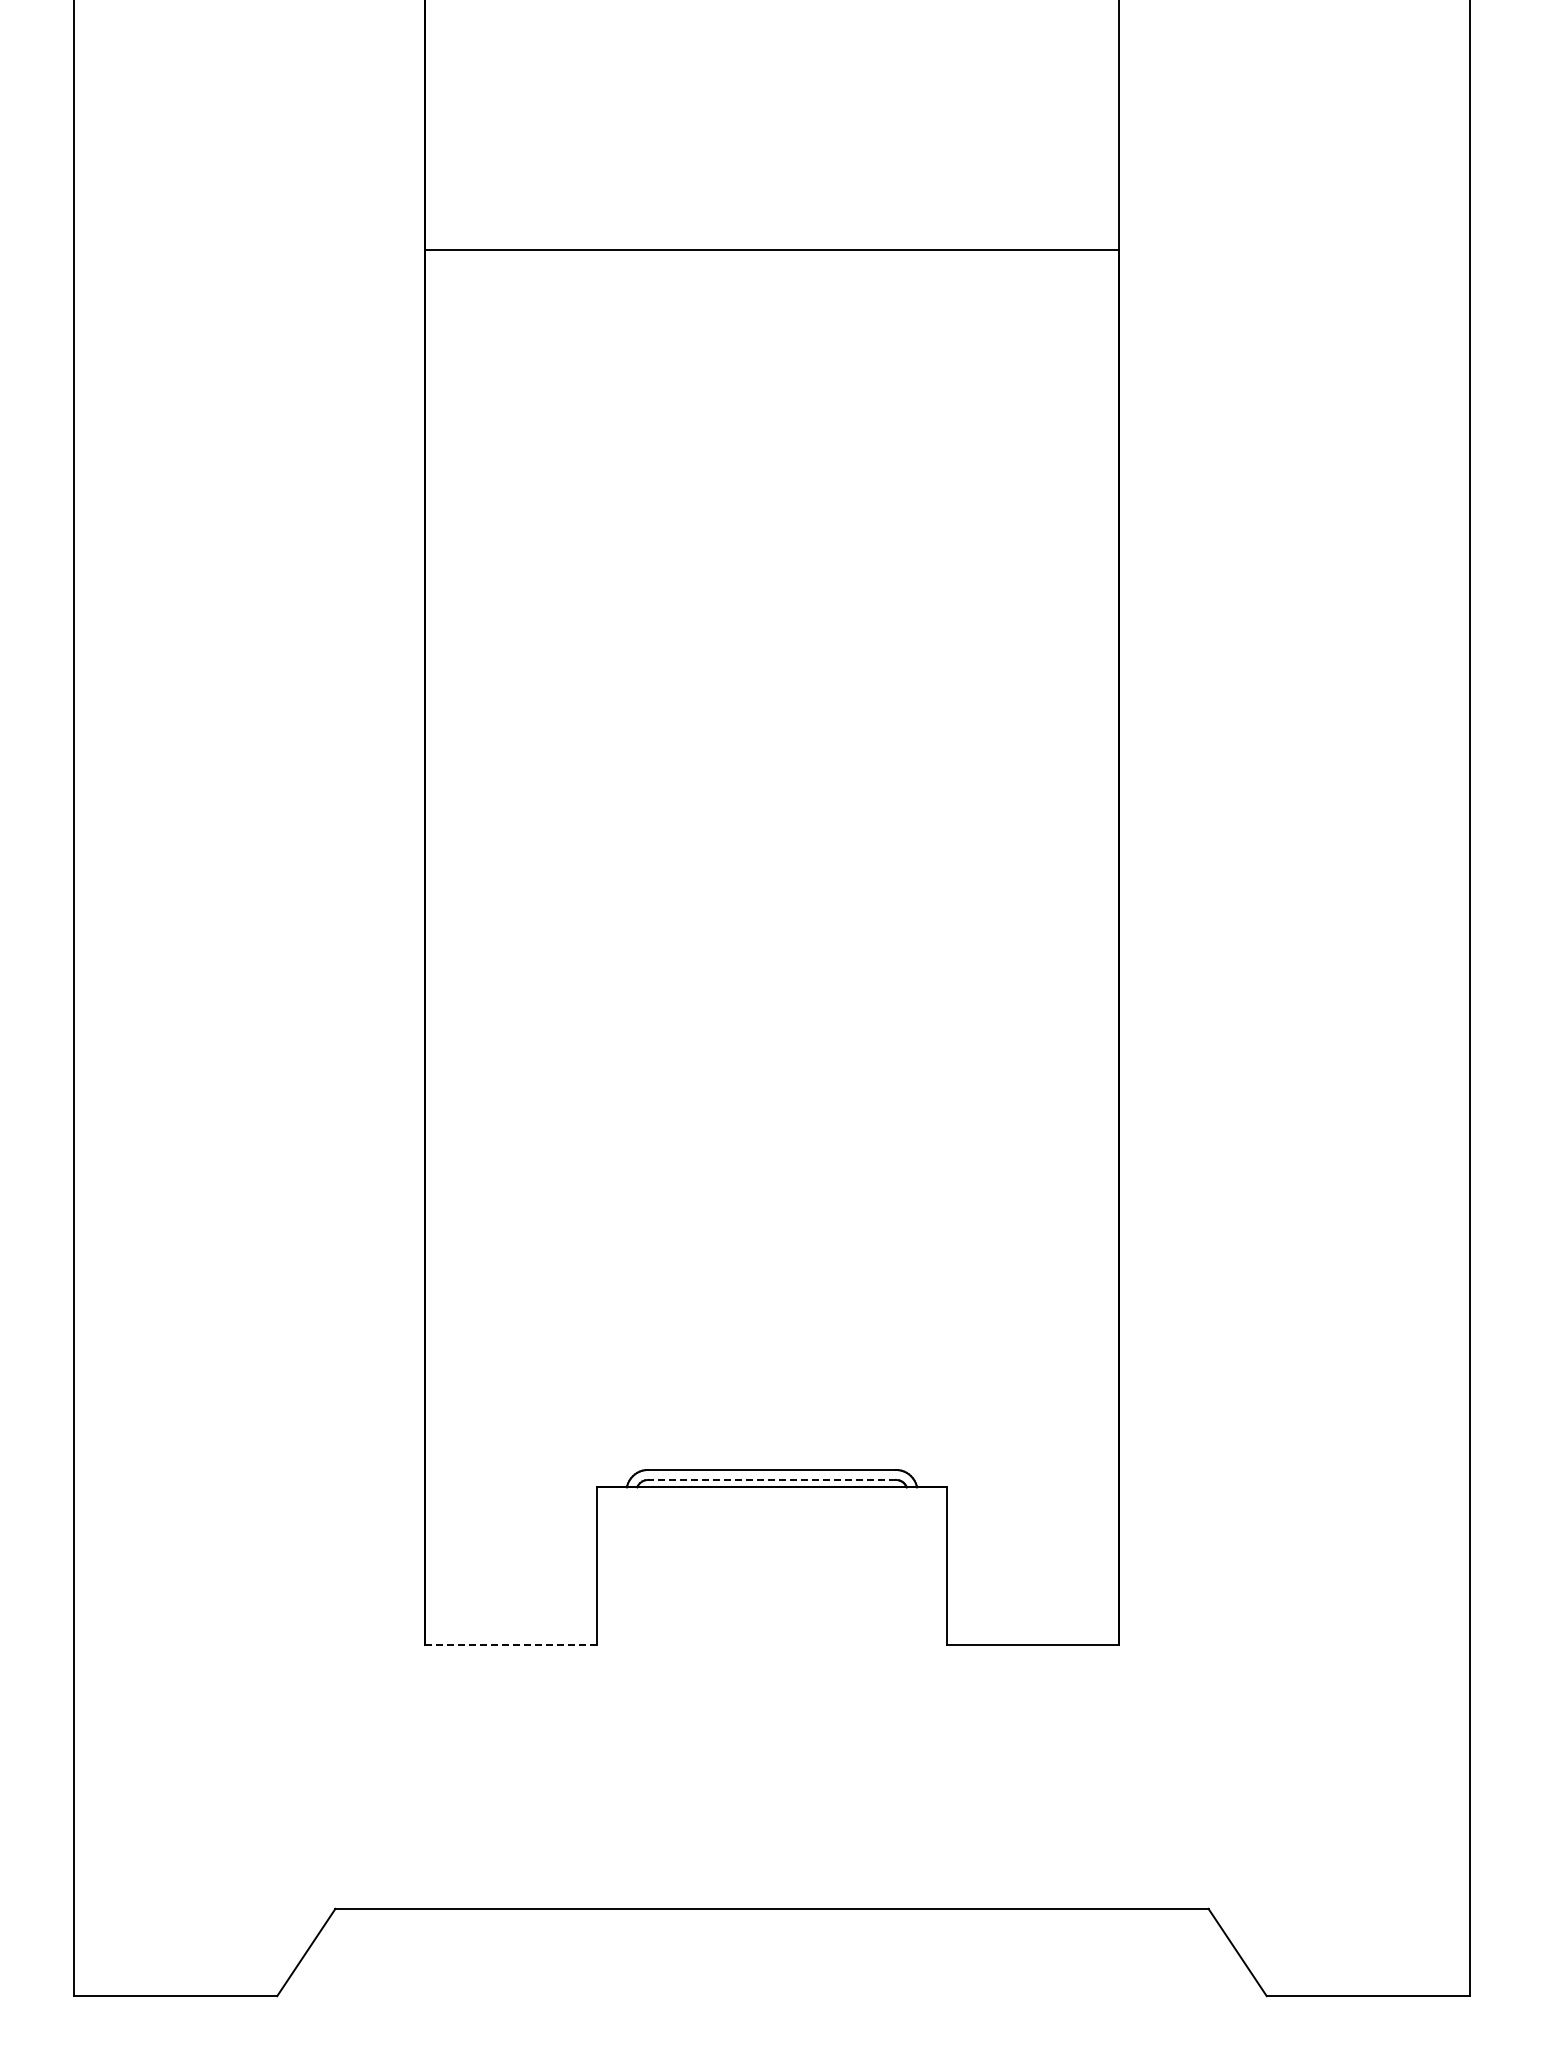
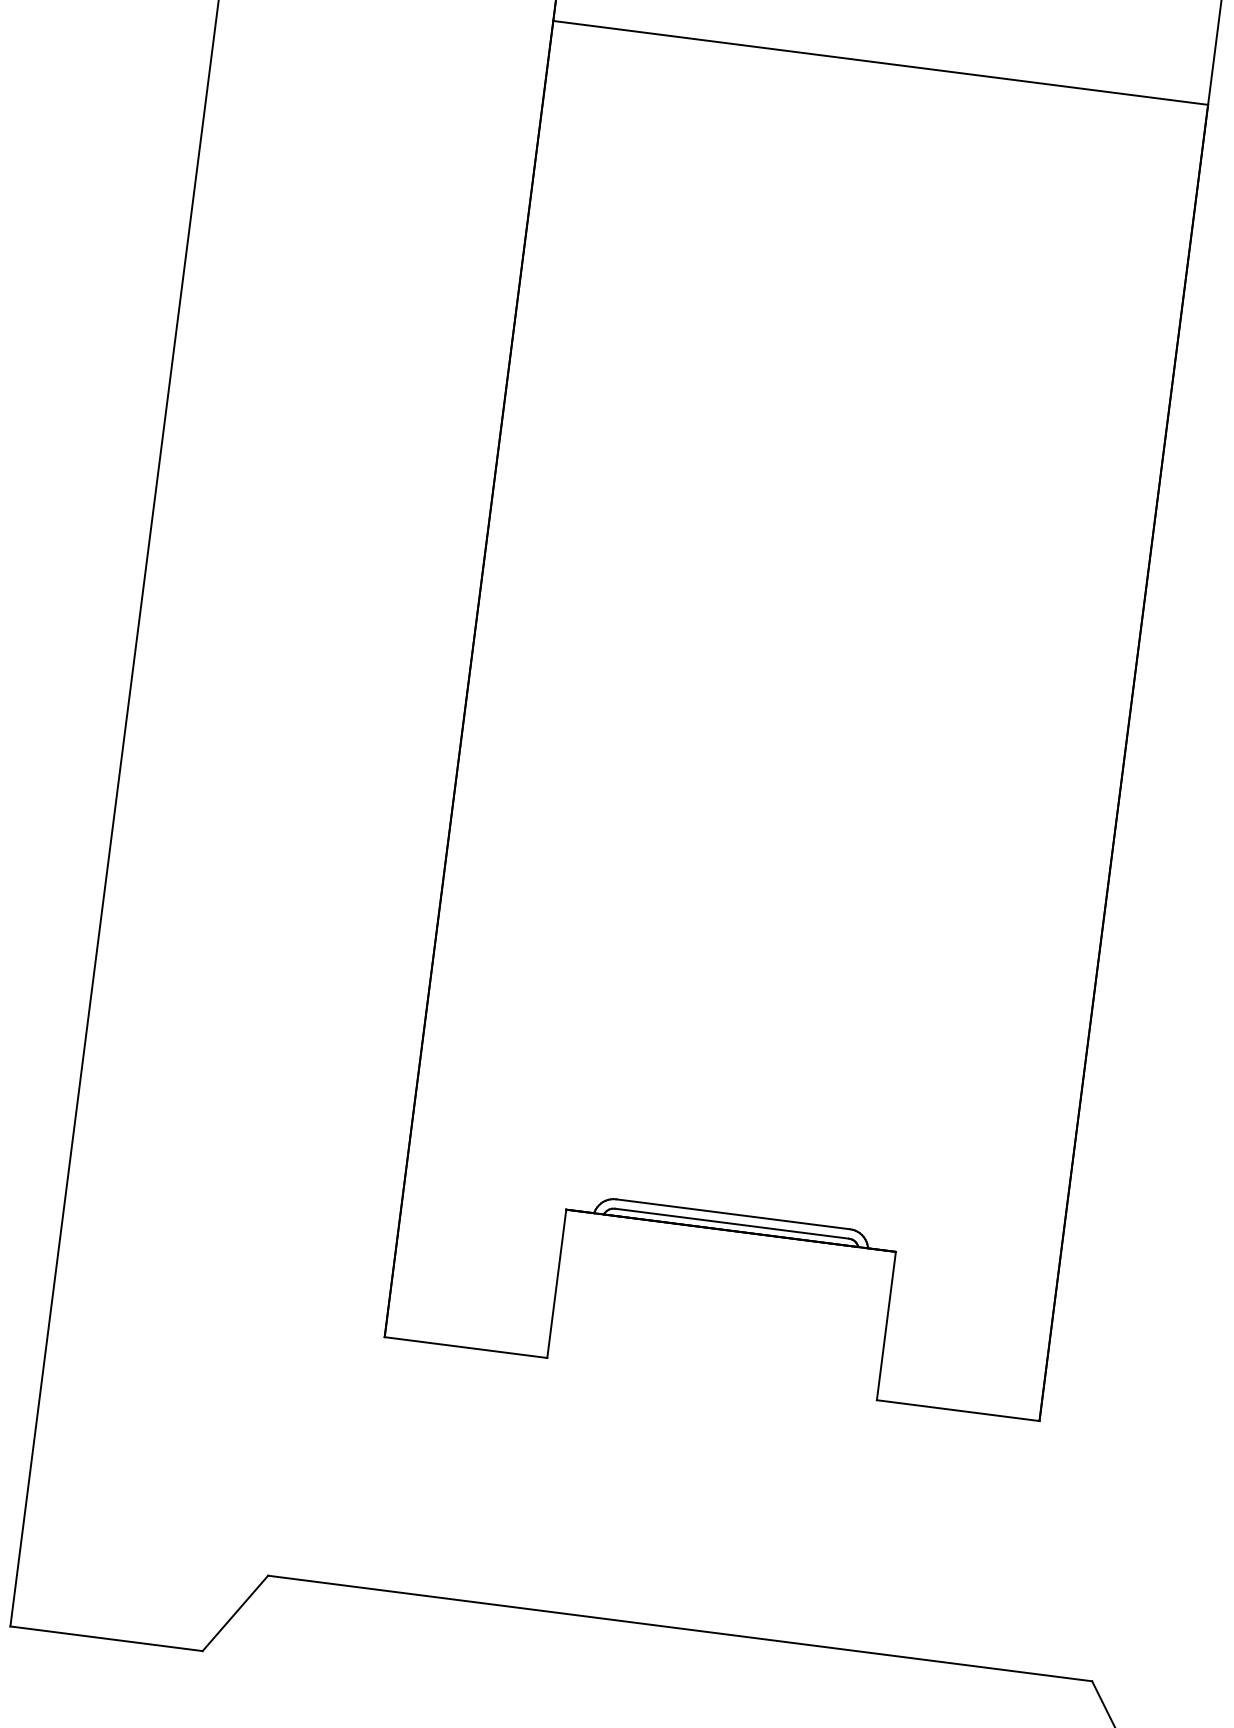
line: (772, 1479) -> (732, 1223), dashed -> solid
line: (510, 1644) -> (465, 1347), dashed -> solid

